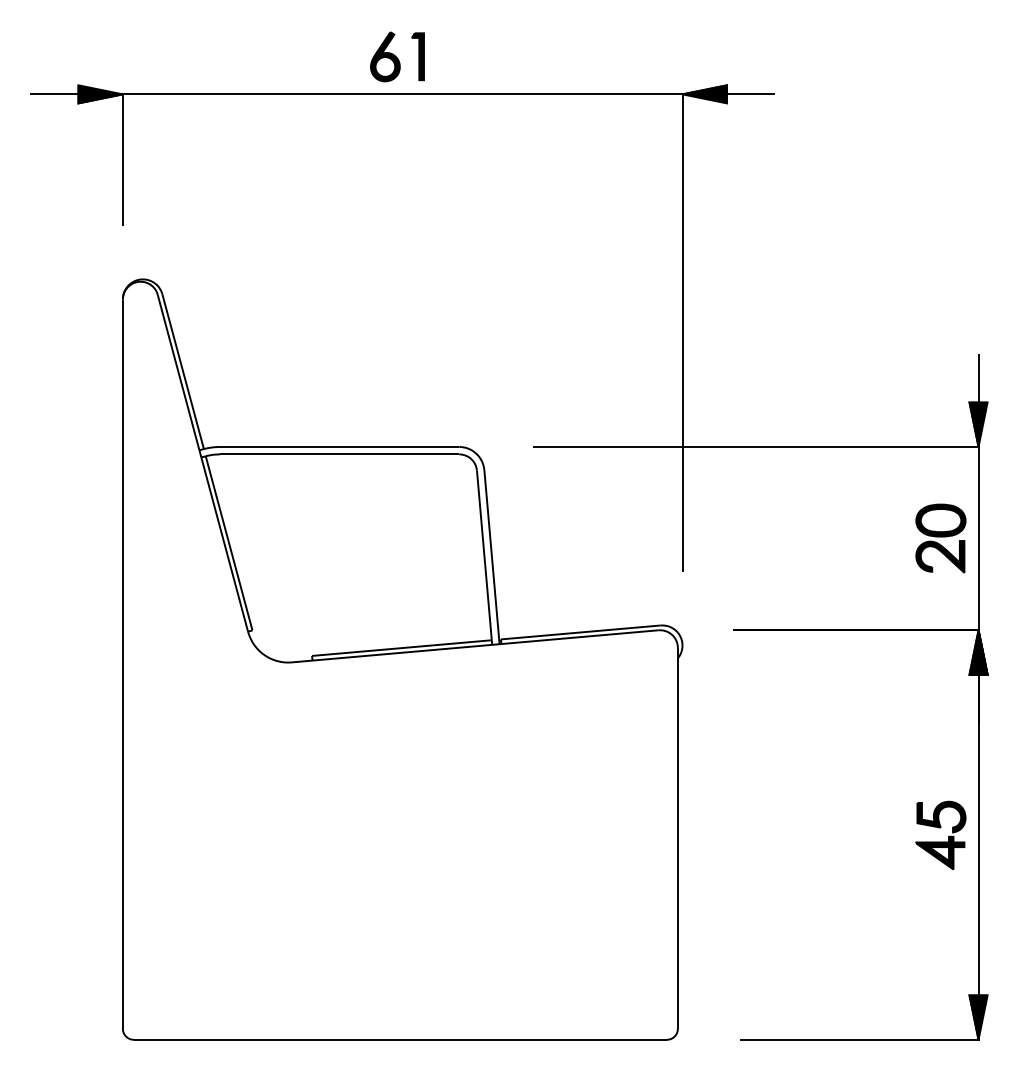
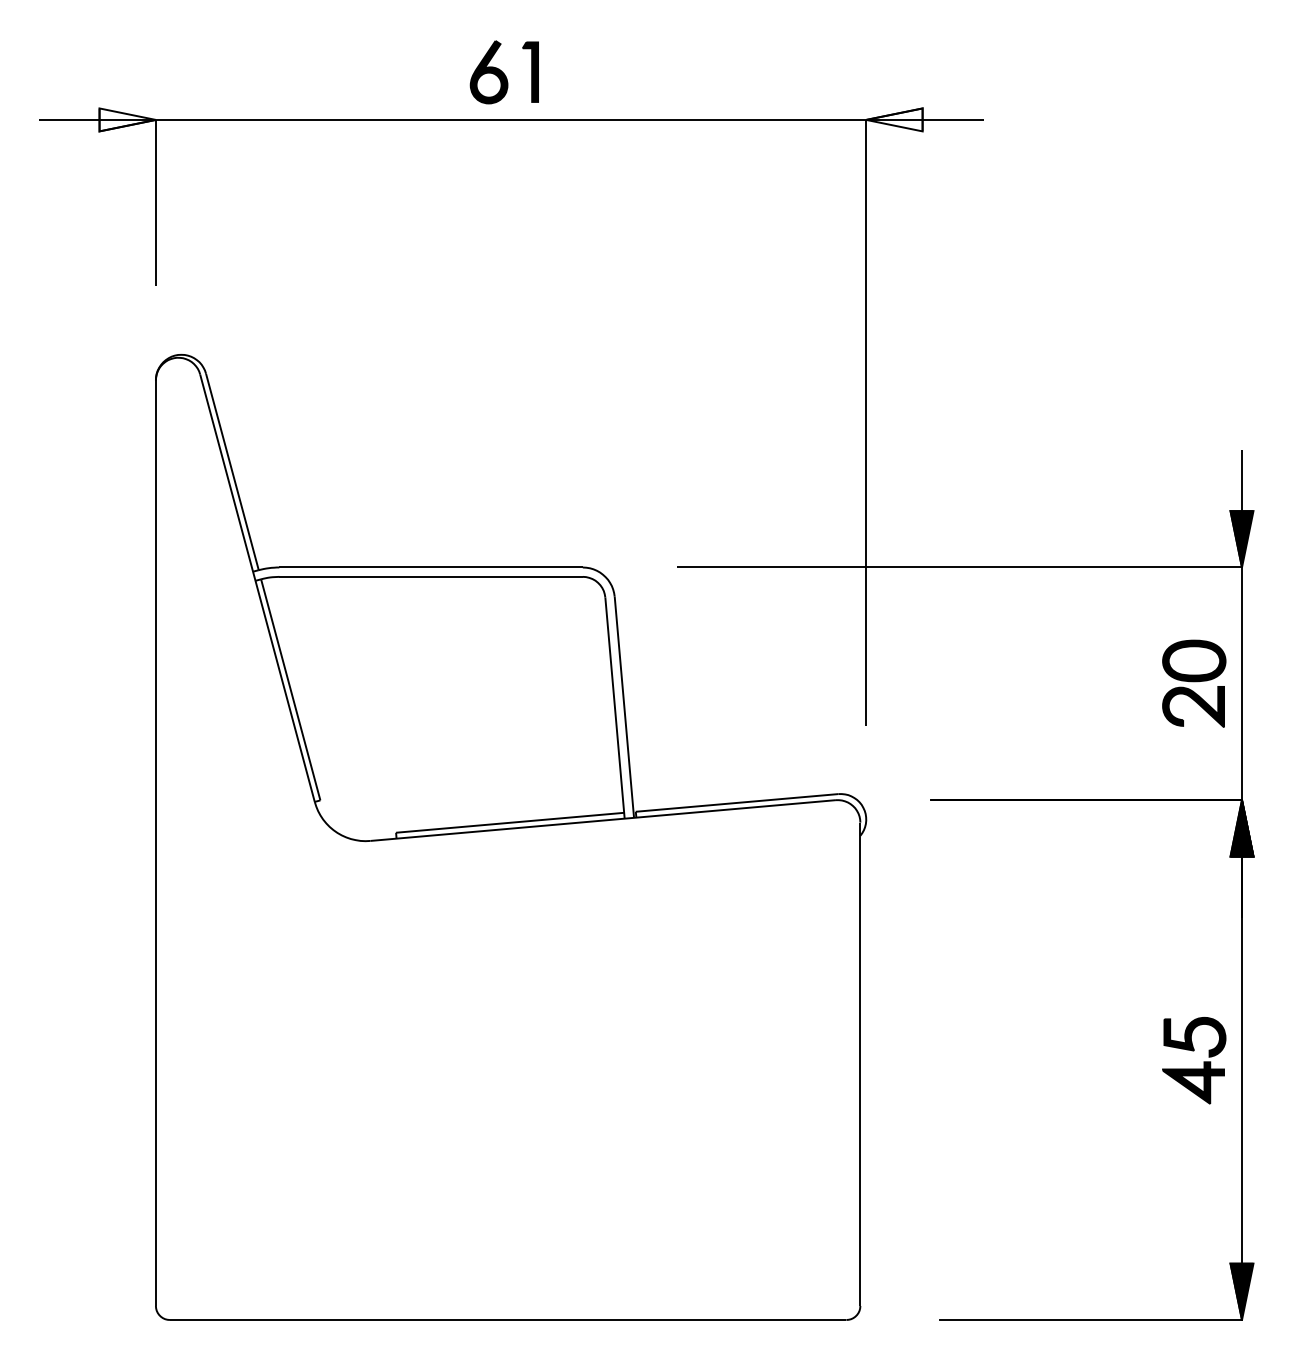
fill: (100, 94) -> (127, 120), removed
fill: (704, 94) -> (894, 120), removed

